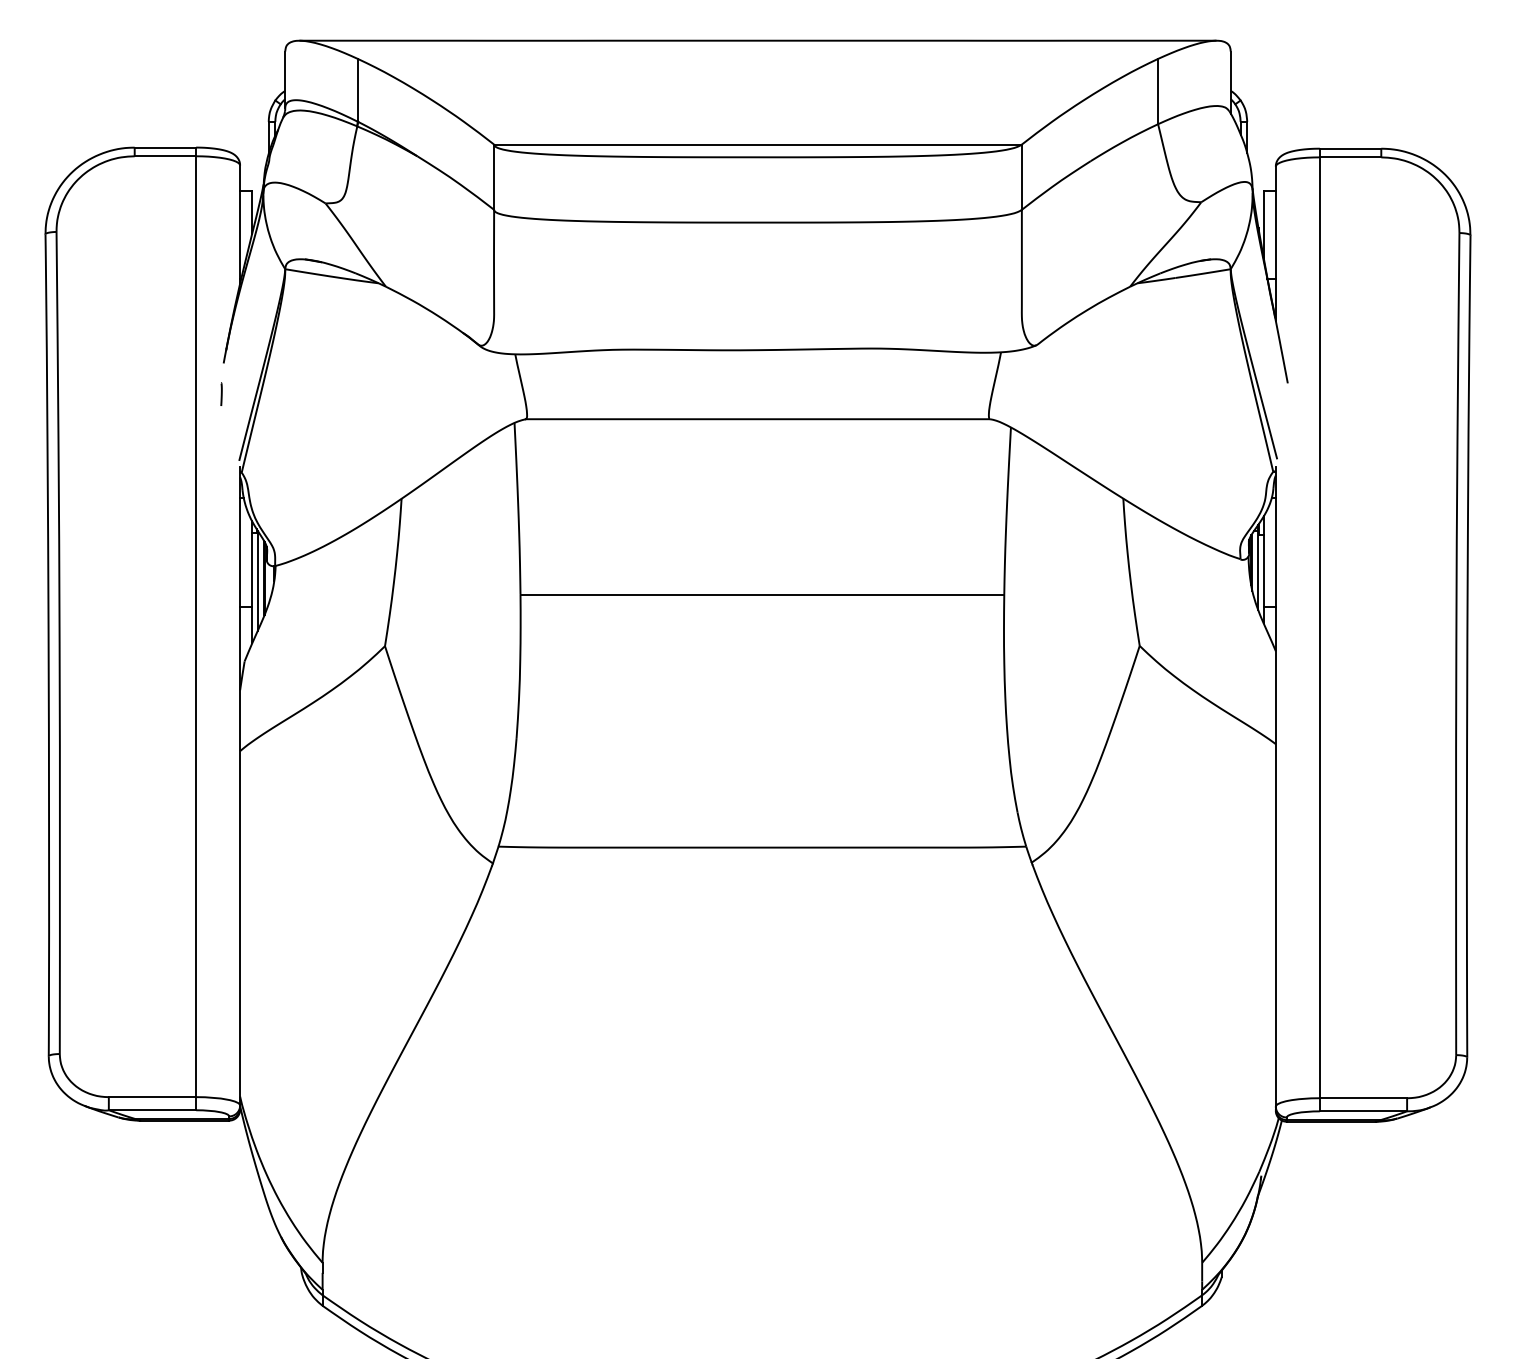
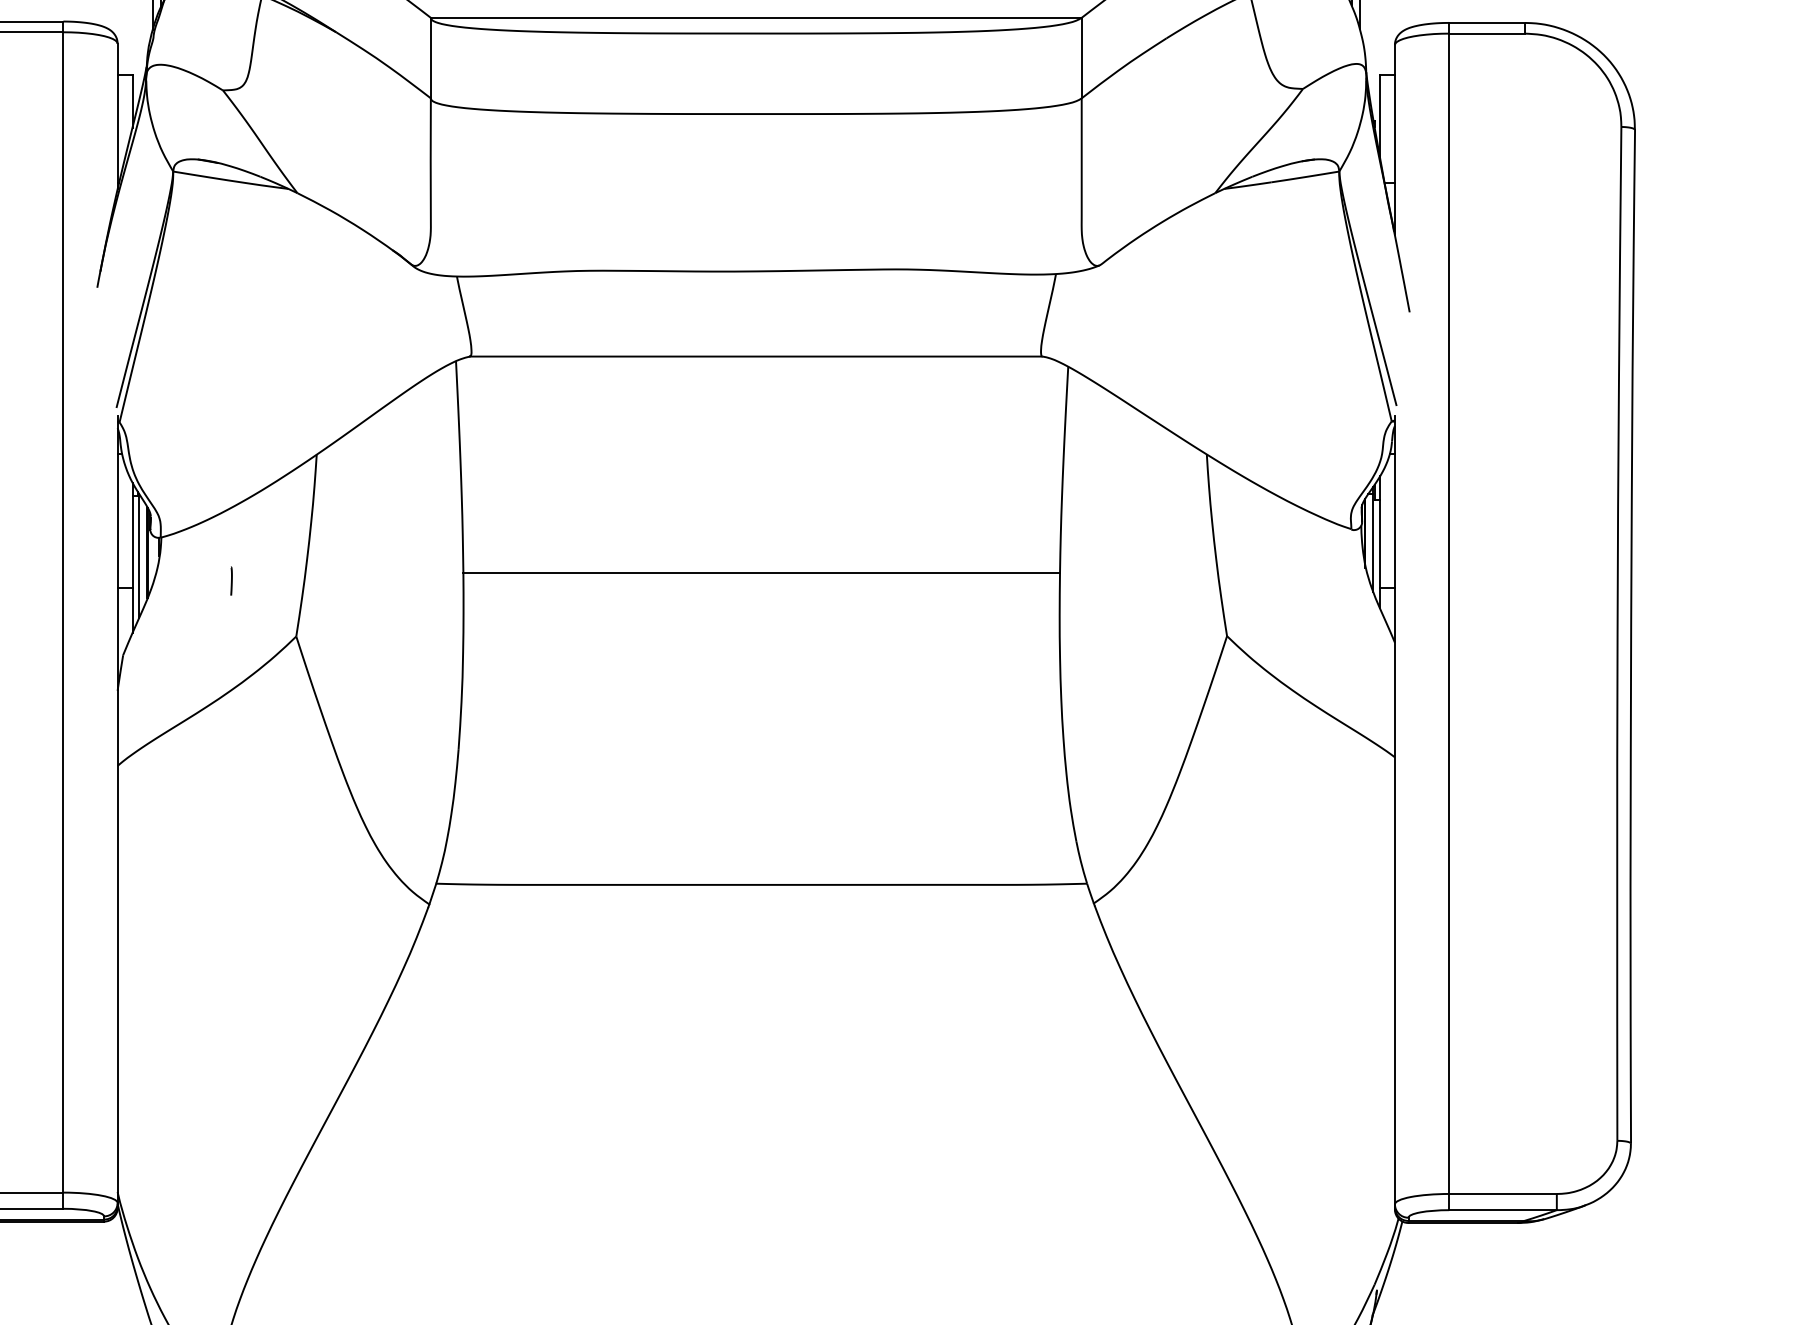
line: (221, 393) -> (231, 580), moved

